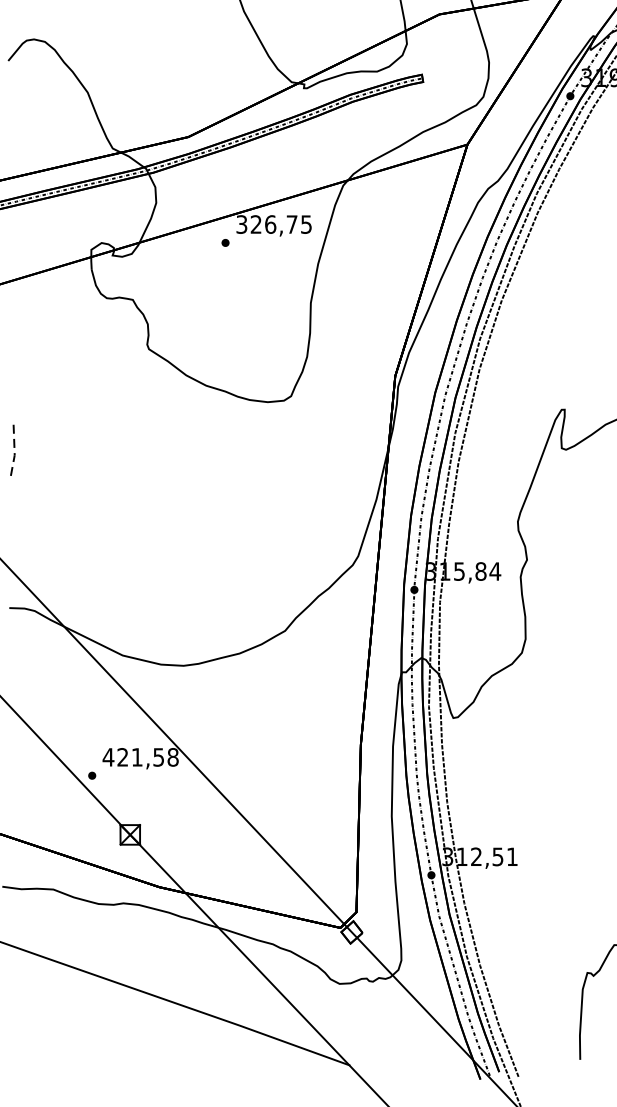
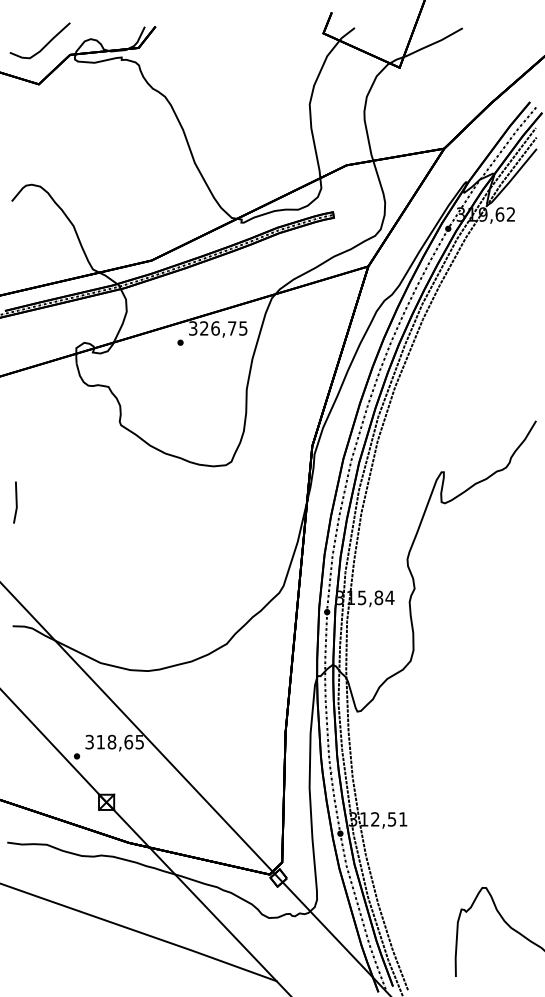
line: (14, 448) -> (16, 502), dashed -> solid
text: (140, 756) -> (114, 741), 421,58 -> 318,65

